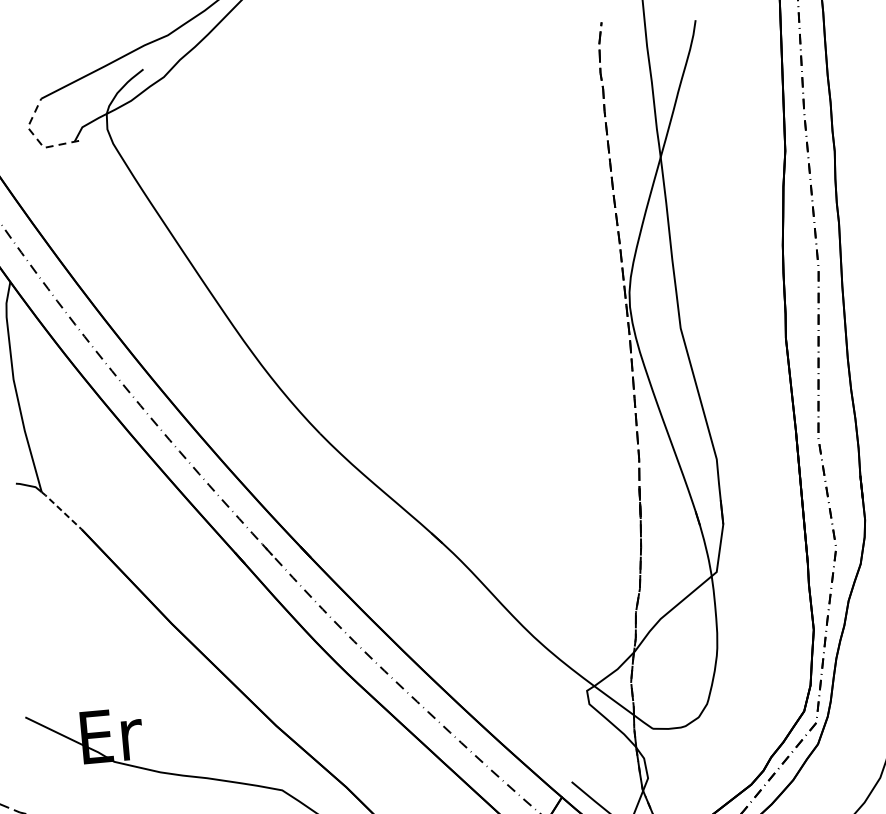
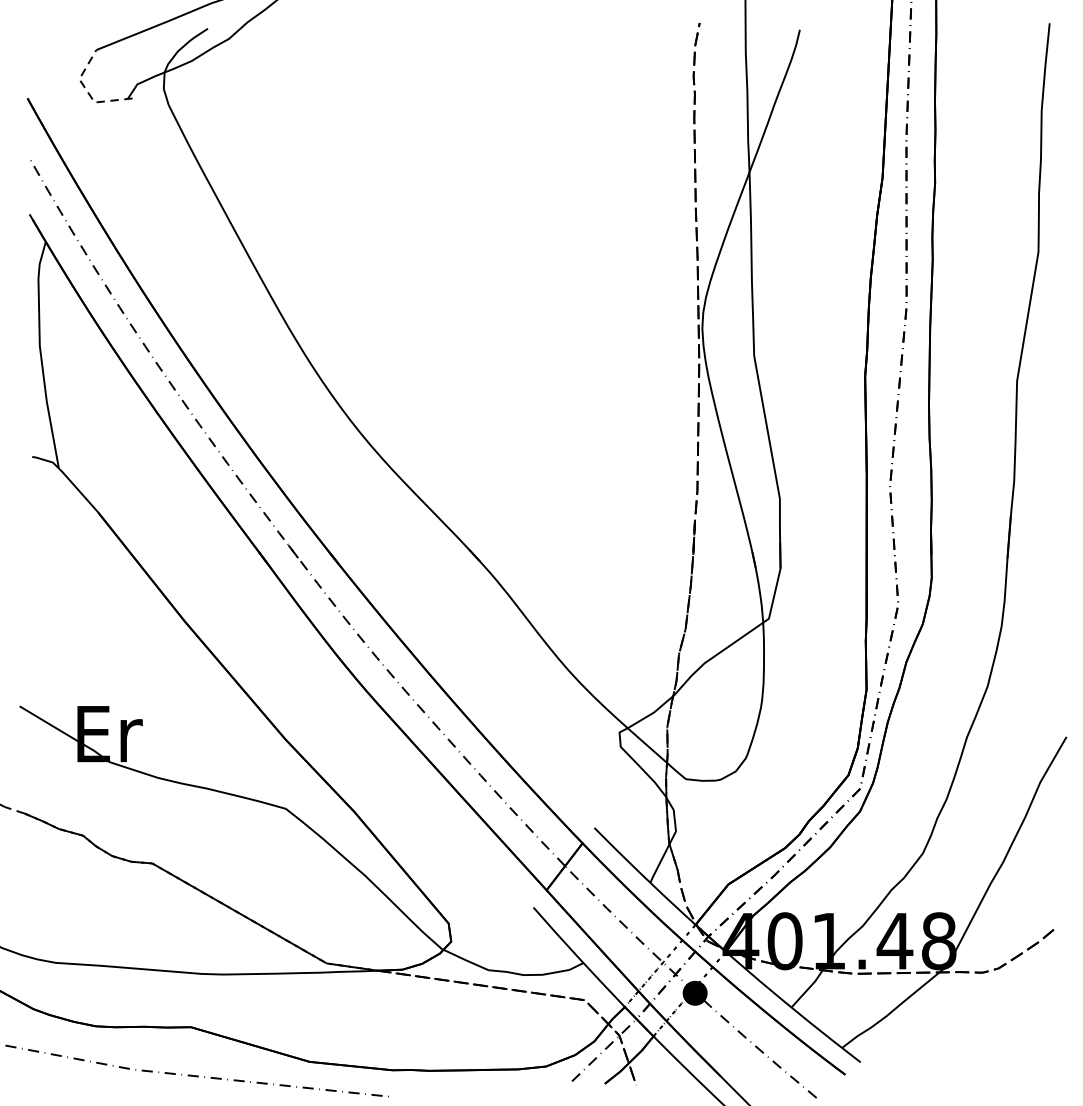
line: (61, 510) -> (78, 489), dashed -> solid

